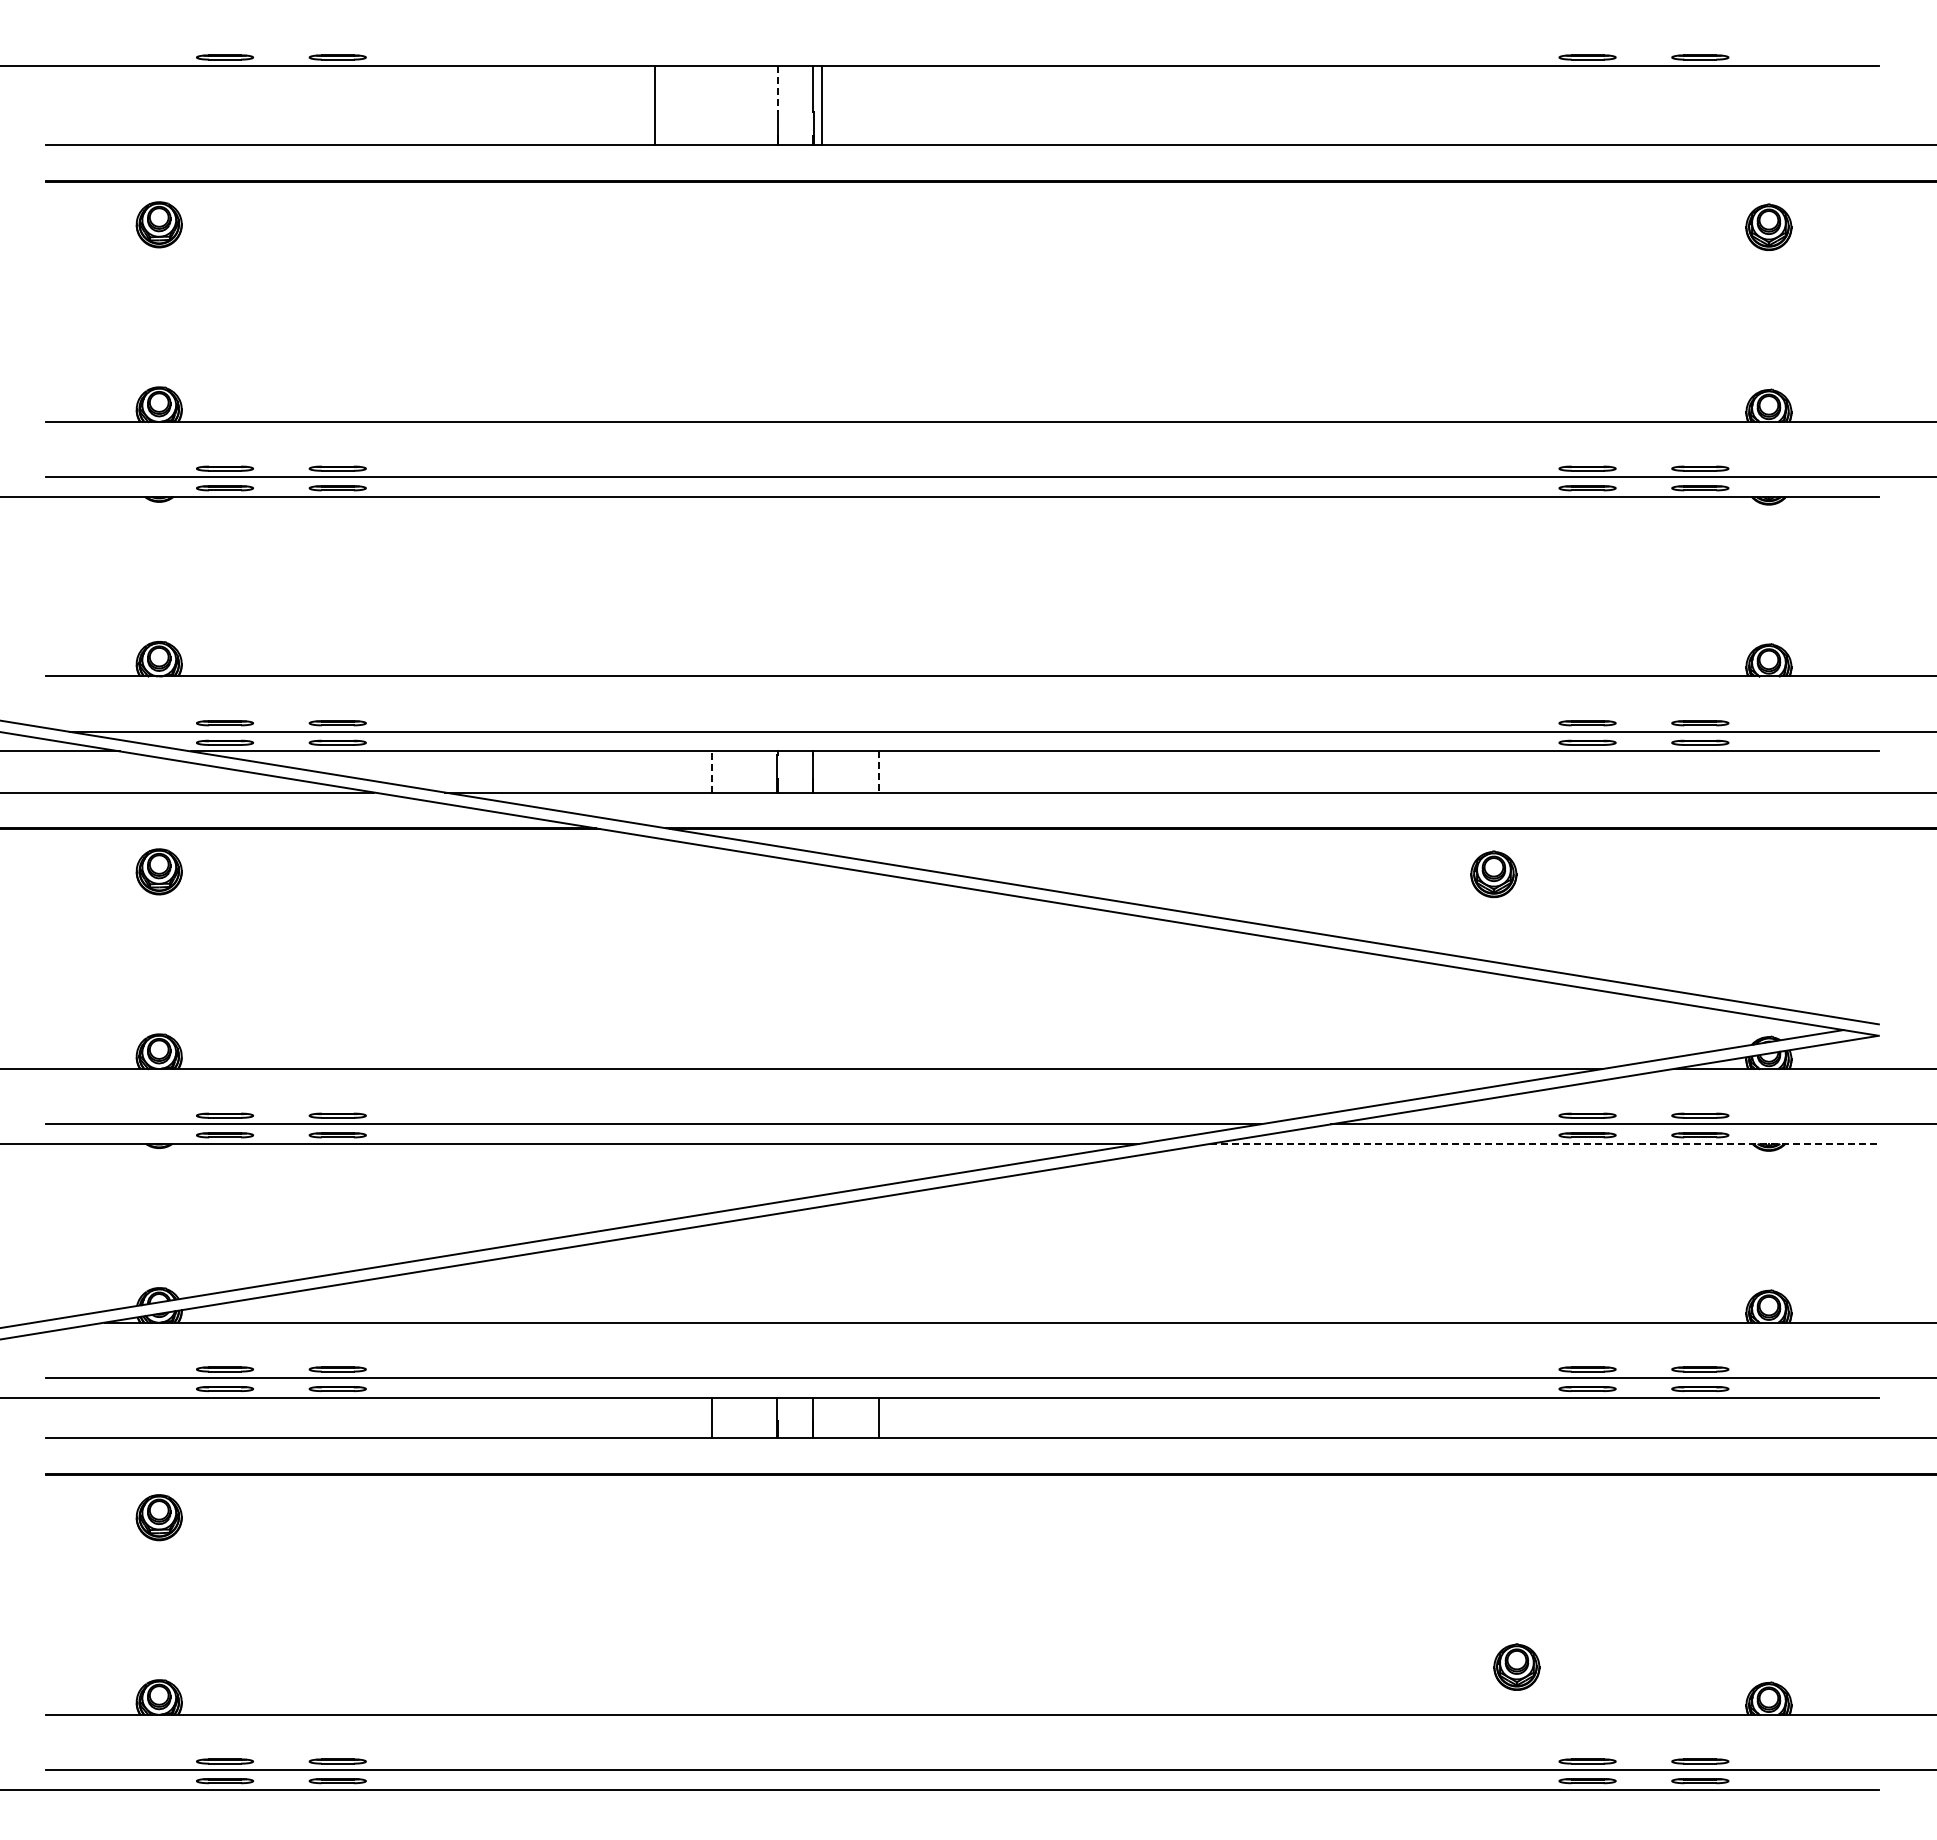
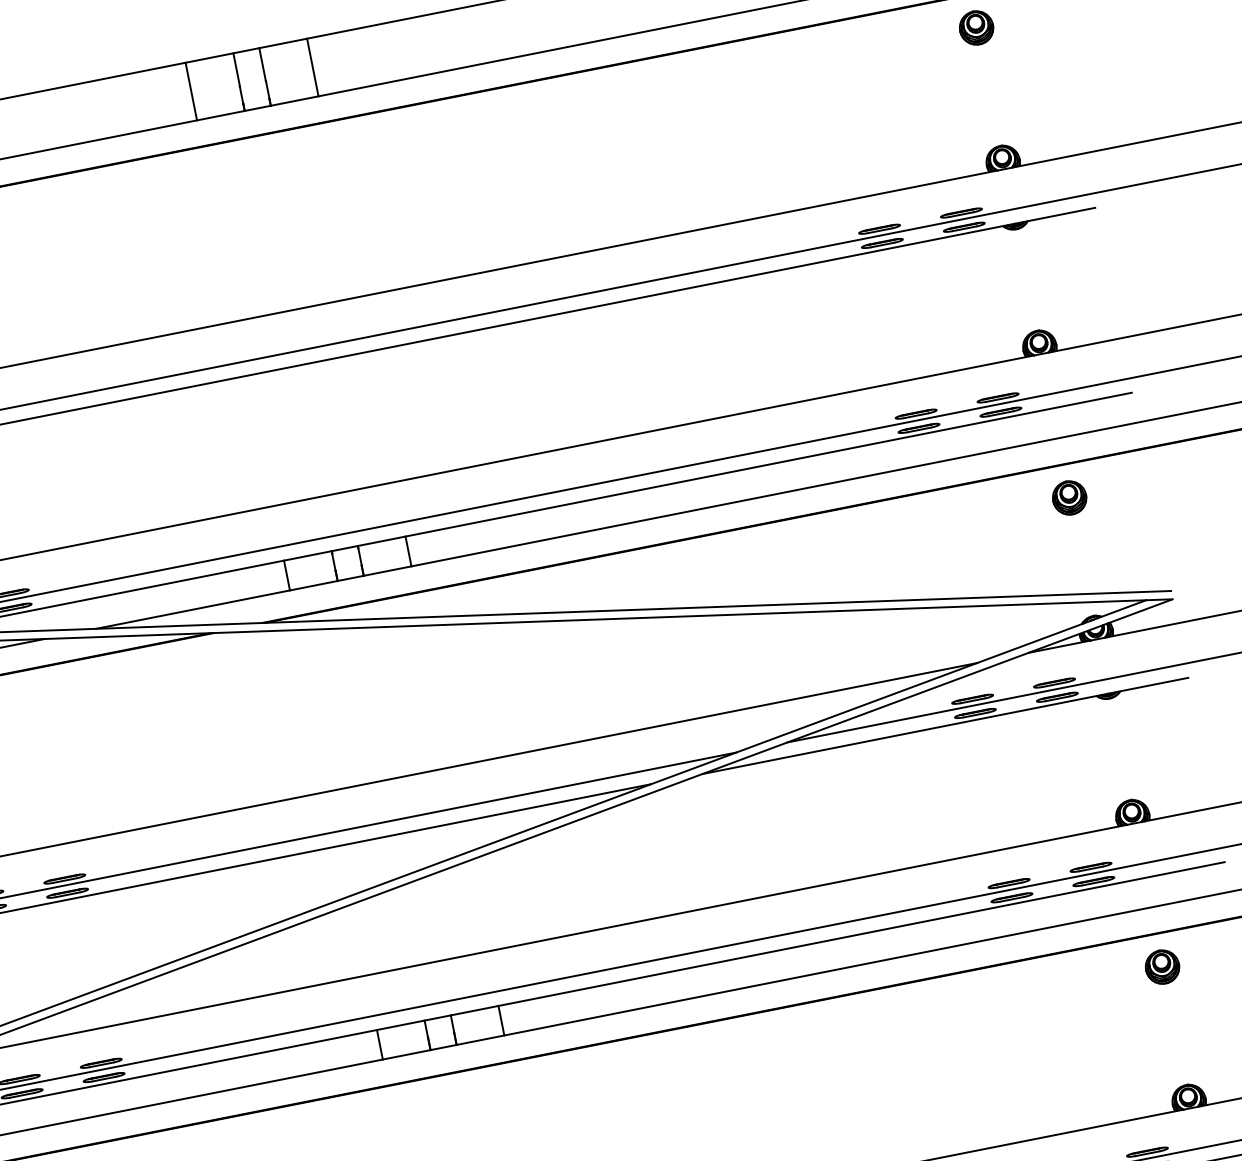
line: (777, 89) -> (236, 70), dashed -> solid
line: (654, 105) -> (190, 91), moved
line: (822, 105) -> (312, 67), moved
line: (711, 771) -> (286, 575), dashed -> solid
line: (879, 771) -> (408, 551), dashed -> solid
part: (1493, 874) -> (1069, 498), moved
line: (1544, 1143) -> (945, 725), dashed -> solid
part: (1516, 1666) -> (1162, 966), moved

